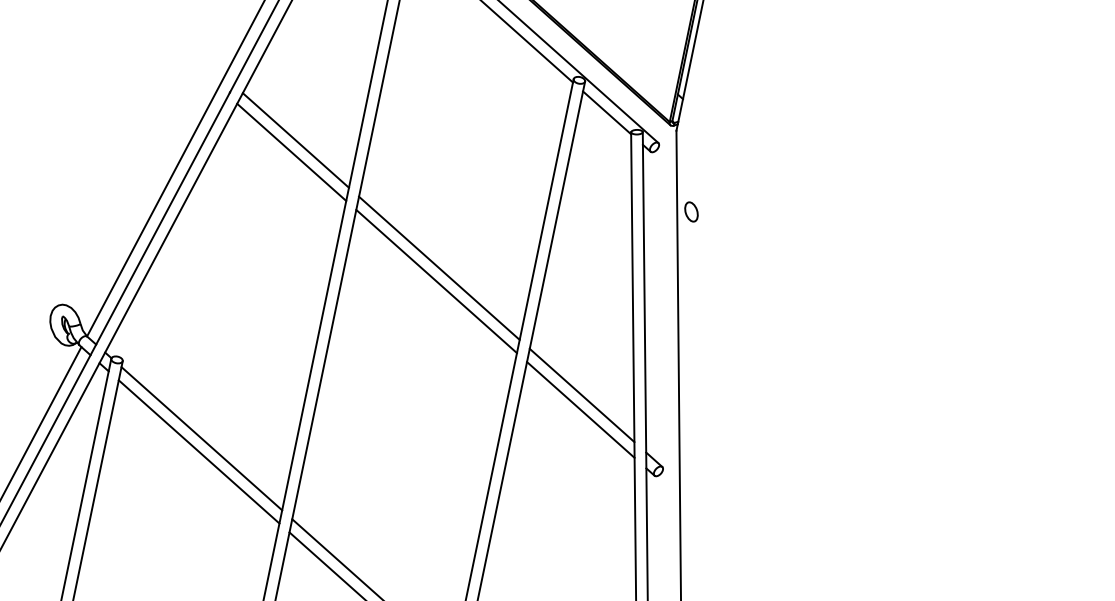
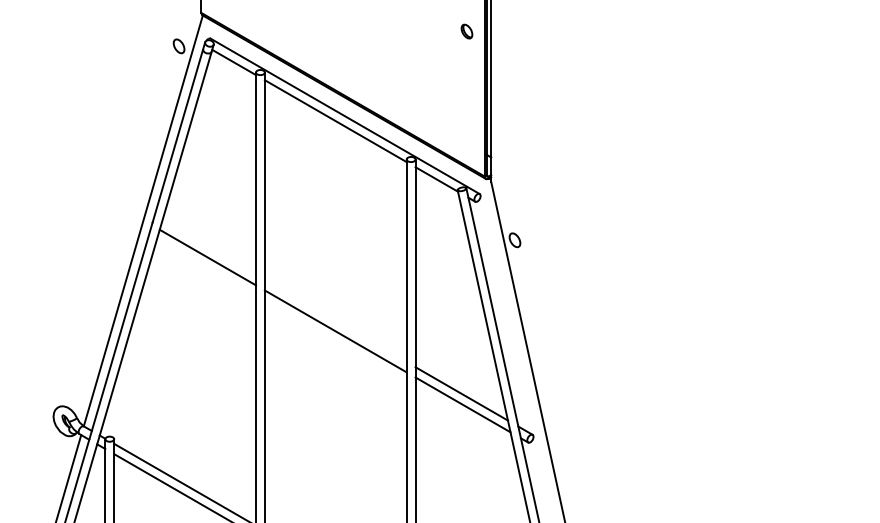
line: (296, 141) -> (209, 248), removed
line: (438, 268) -> (335, 321), removed

